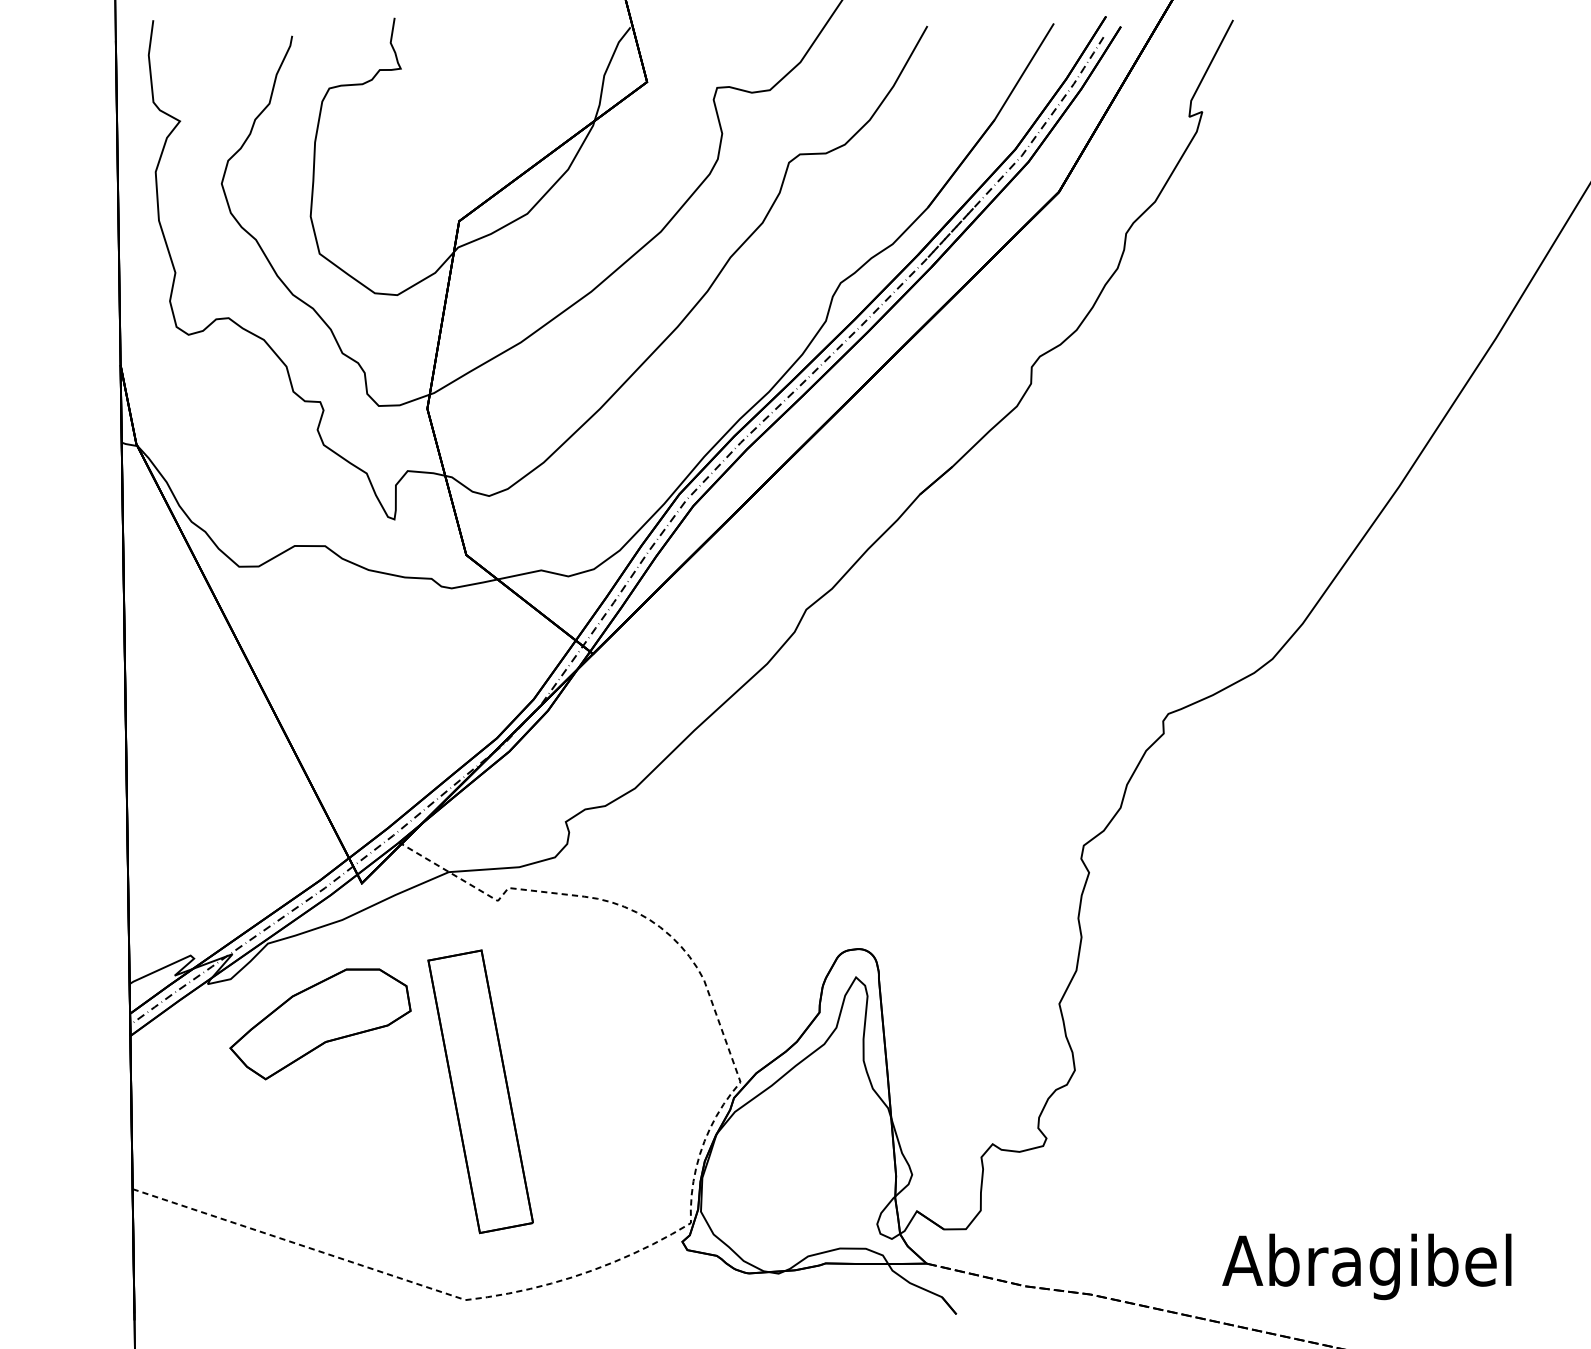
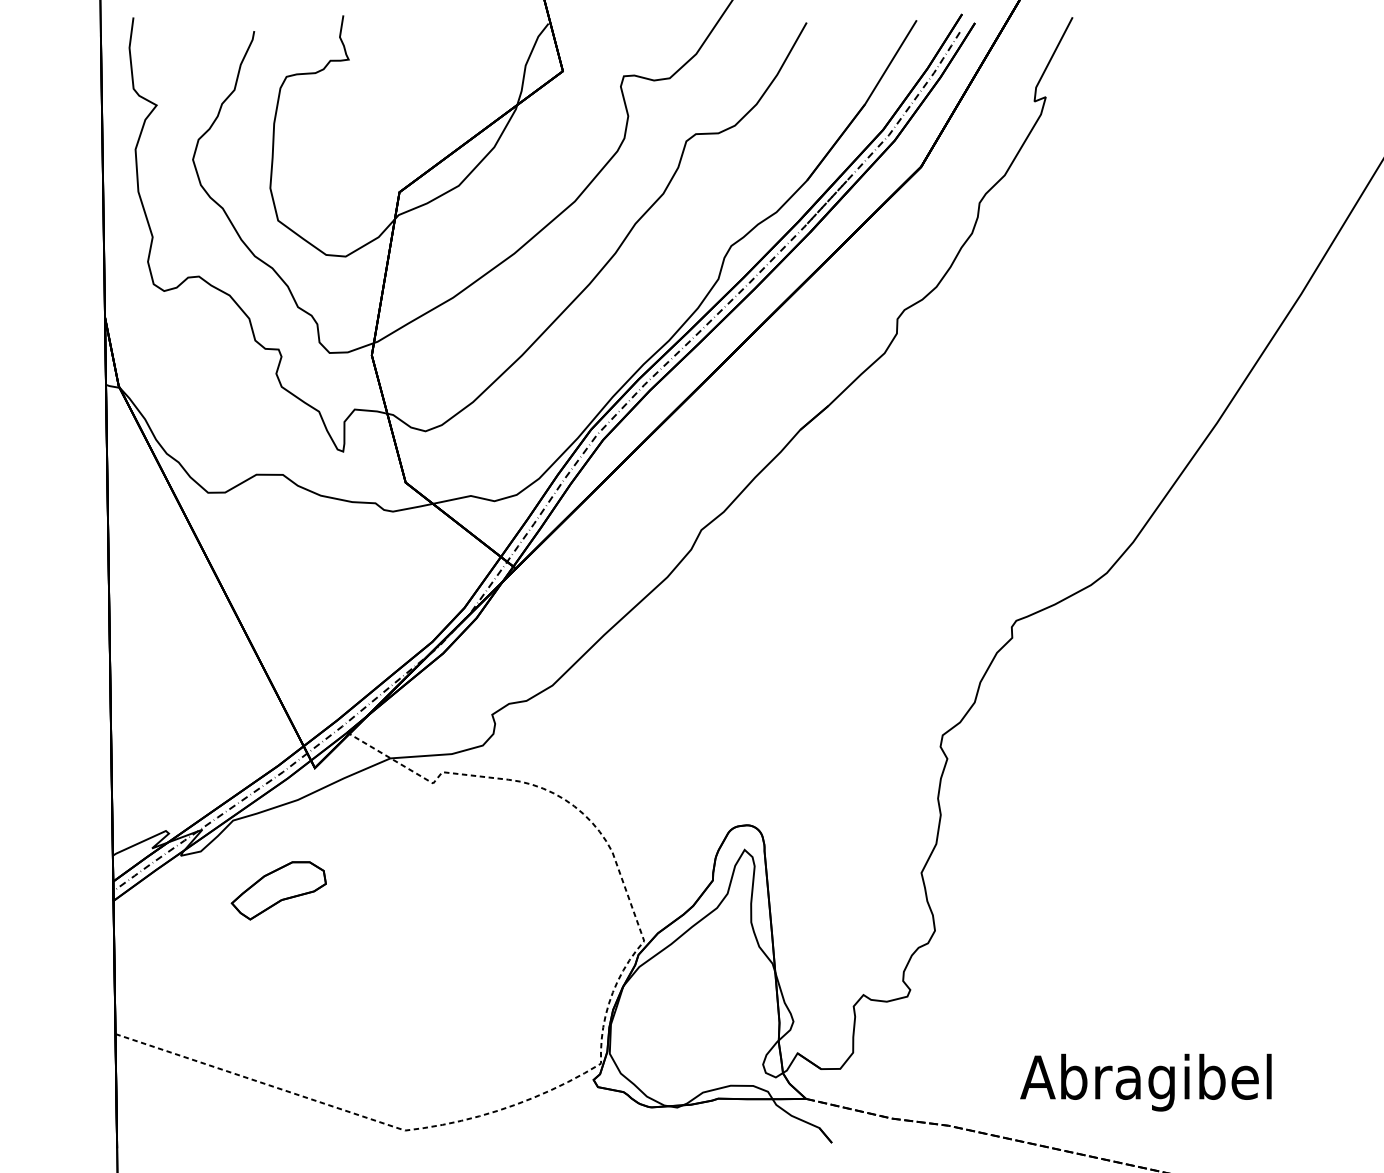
part: (320, 1024) -> (278, 890), size x0.6
part: (479, 1091) -> (417, 949), removed
text: (1366, 1266) -> (1145, 1082), moved

